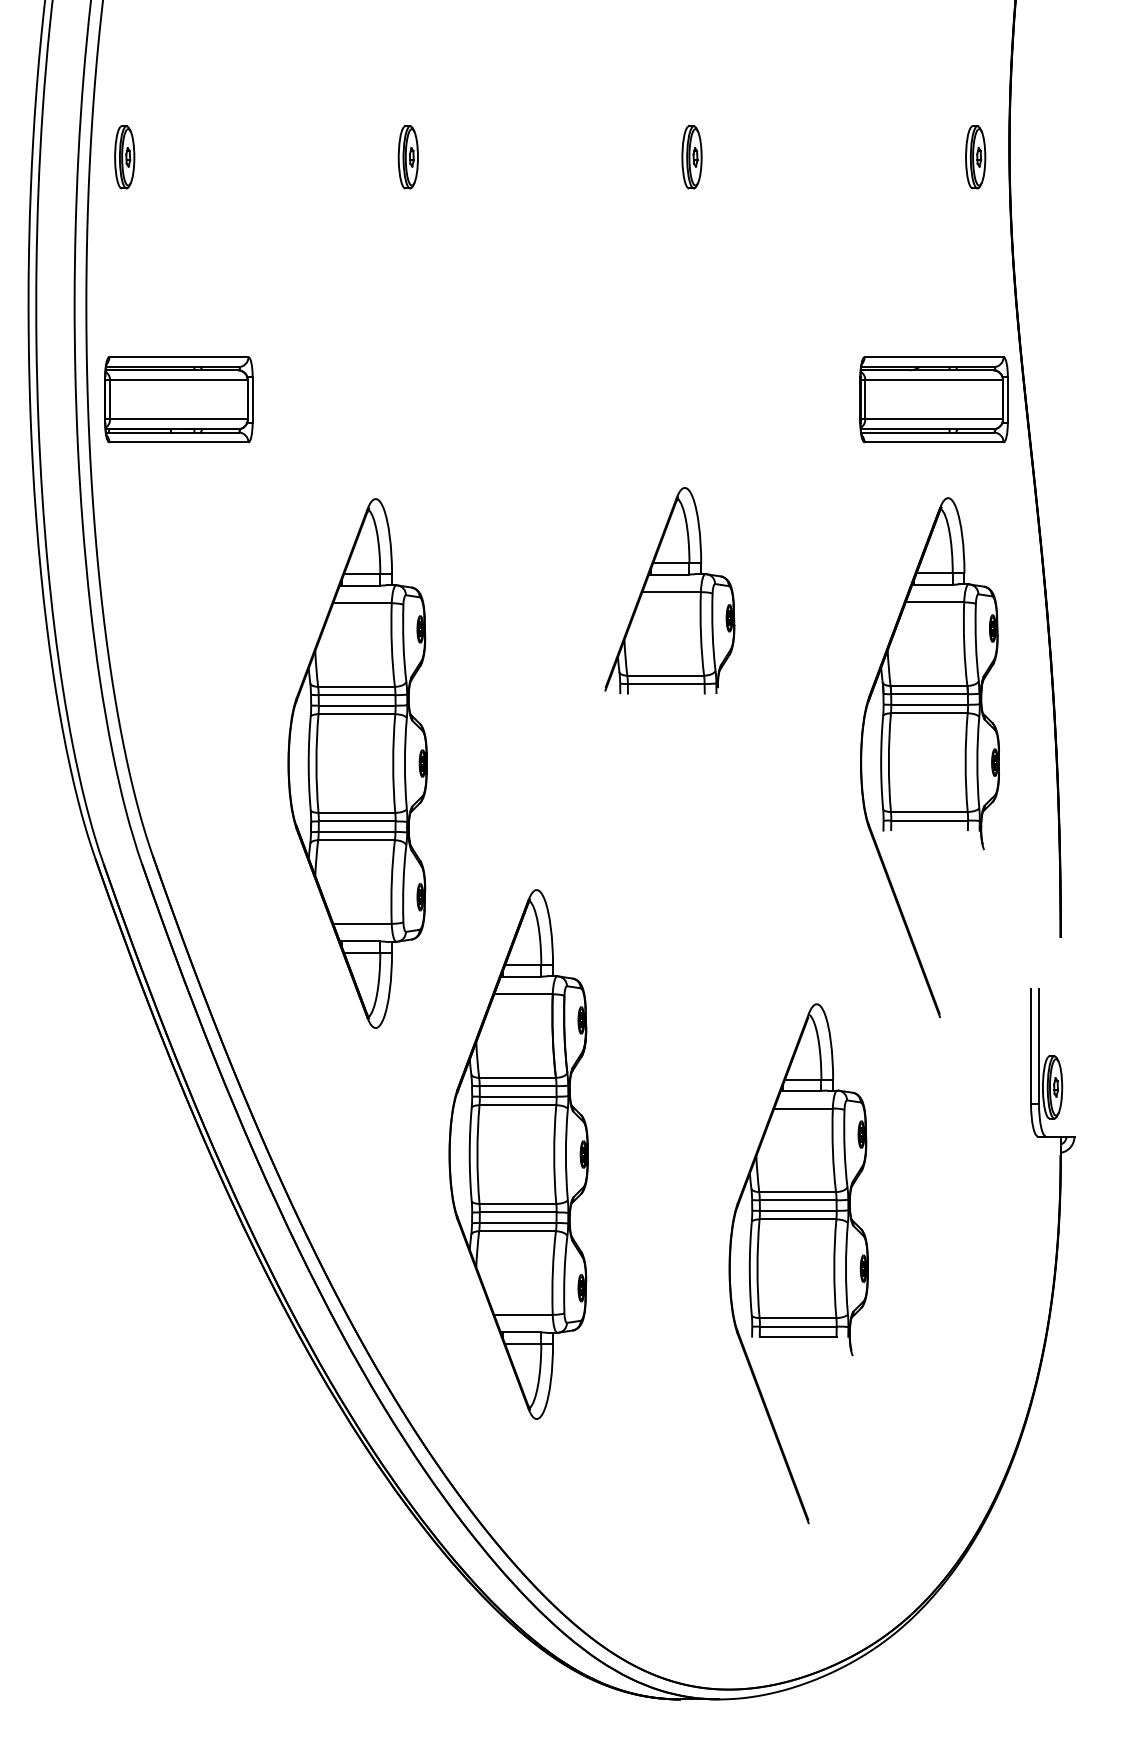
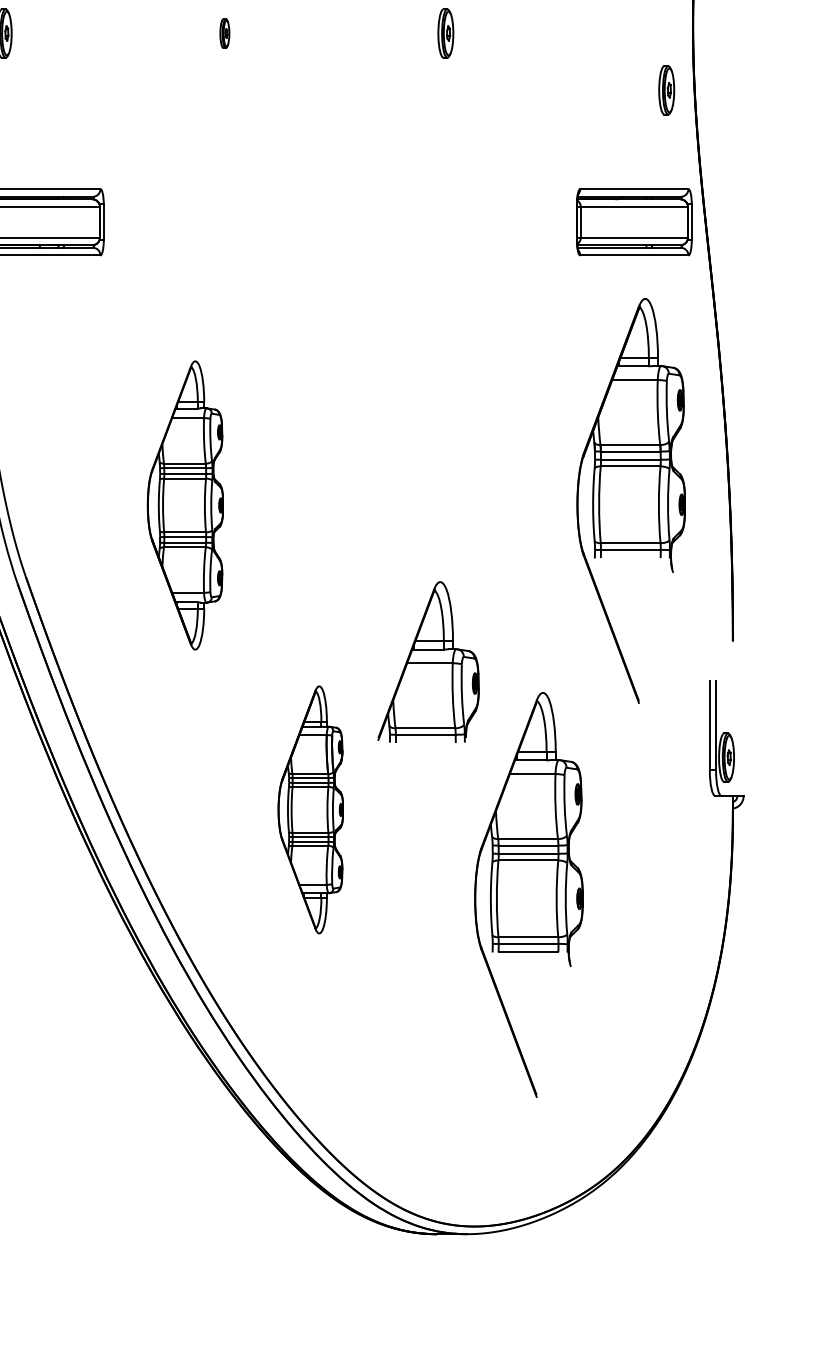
part: (407, 157) -> (224, 33), size x0.6
part: (975, 157) -> (666, 90), moved
part: (669, 590) -> (428, 661), moved
part: (357, 763) -> (185, 505), size x0.7
part: (518, 1154) -> (310, 809), size x0.6

